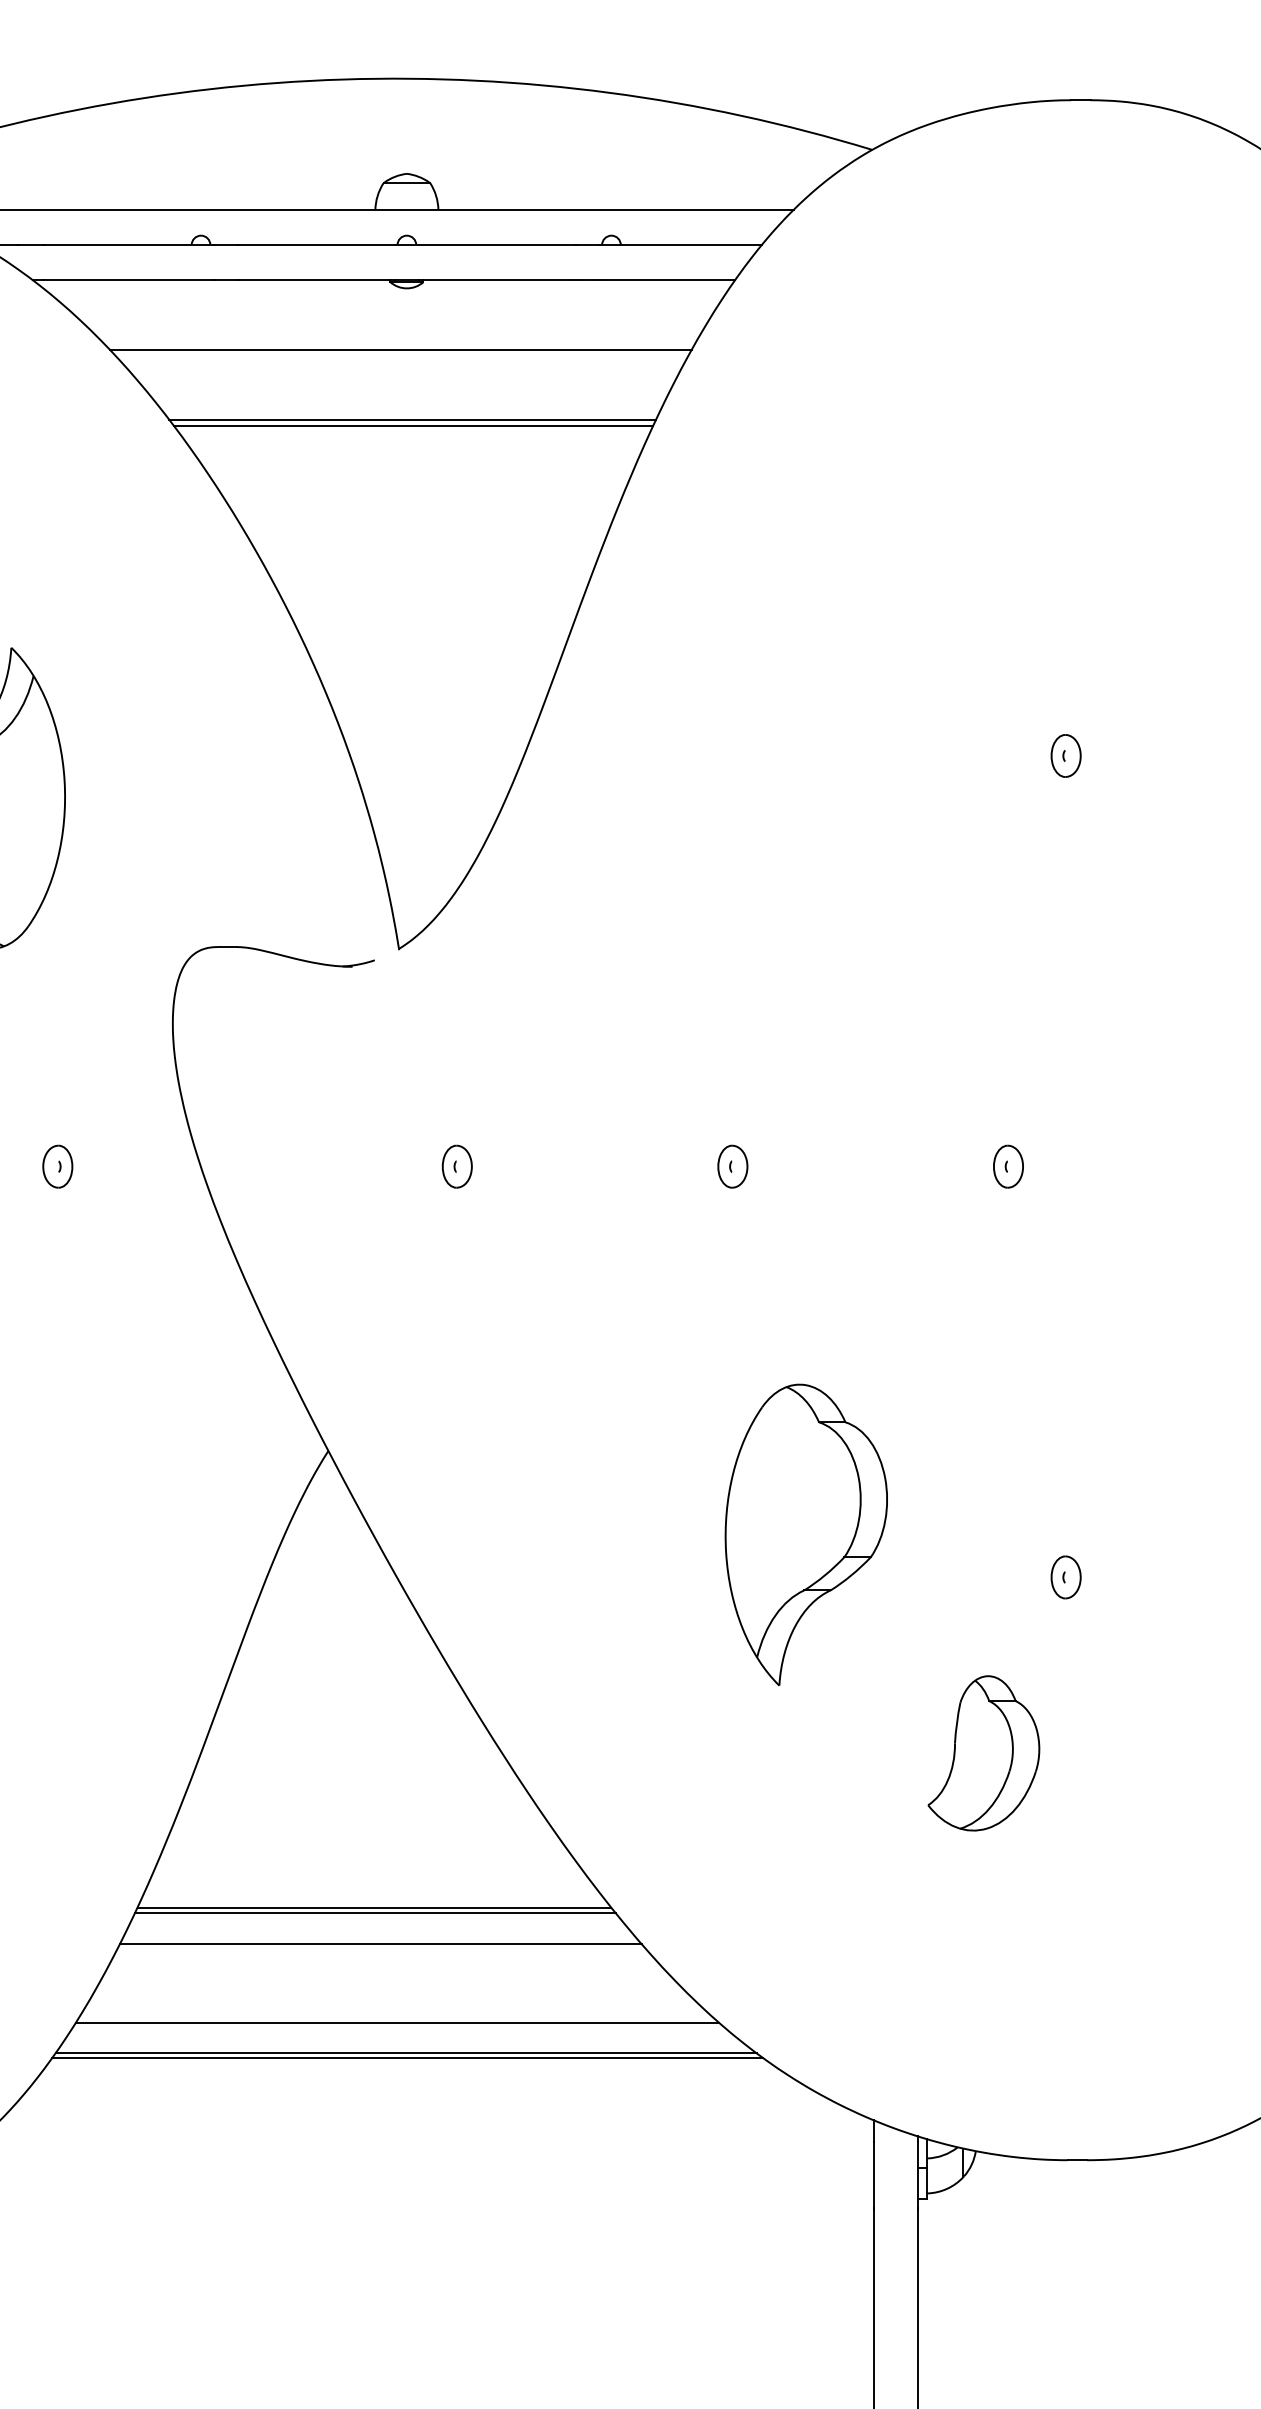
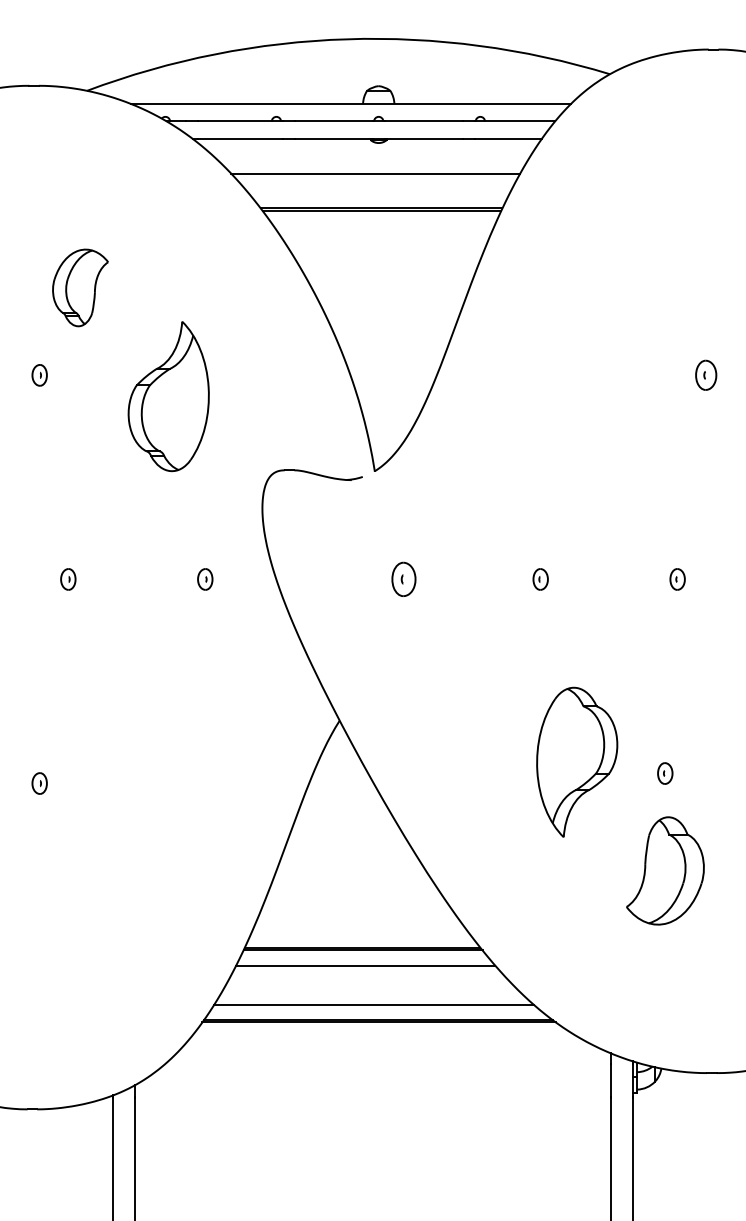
part: (1066, 756) -> (706, 375), size x1.4
part: (456, 1166) -> (403, 579), size x1.6
part: (1066, 1577) -> (665, 773), moved
part: (984, 1752) -> (665, 870), size x1.4

